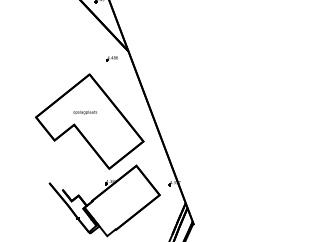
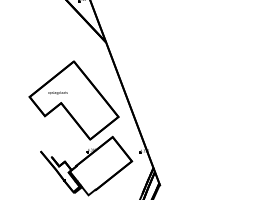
part: (111, 58) -> (92, 48), removed
text: (84, 112) -> (57, 92), moved

